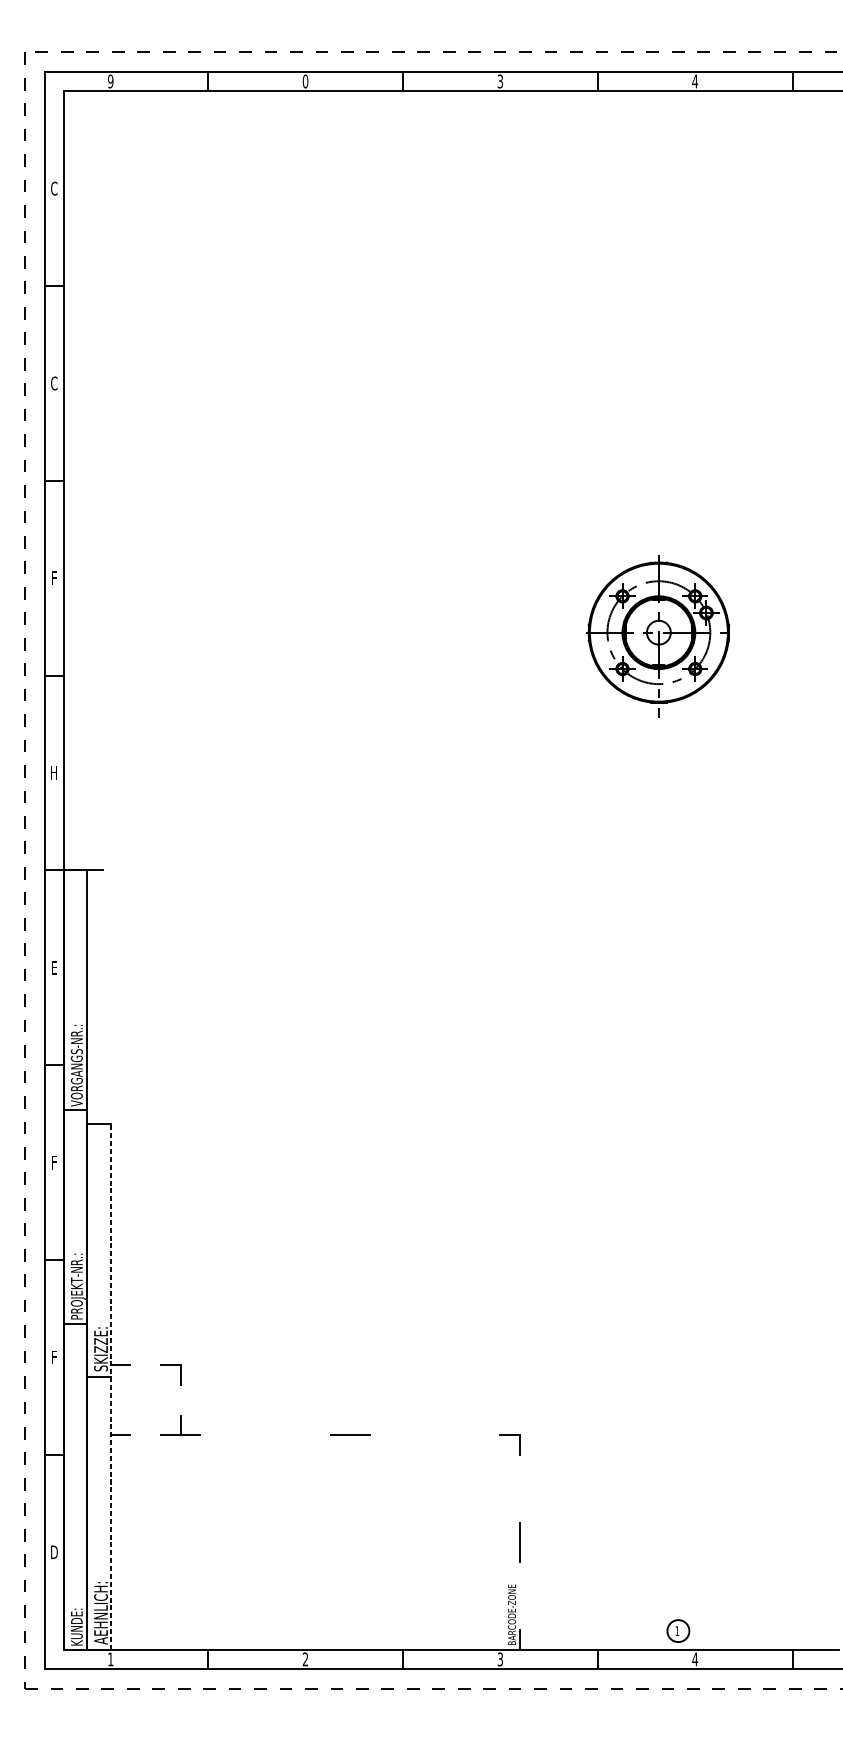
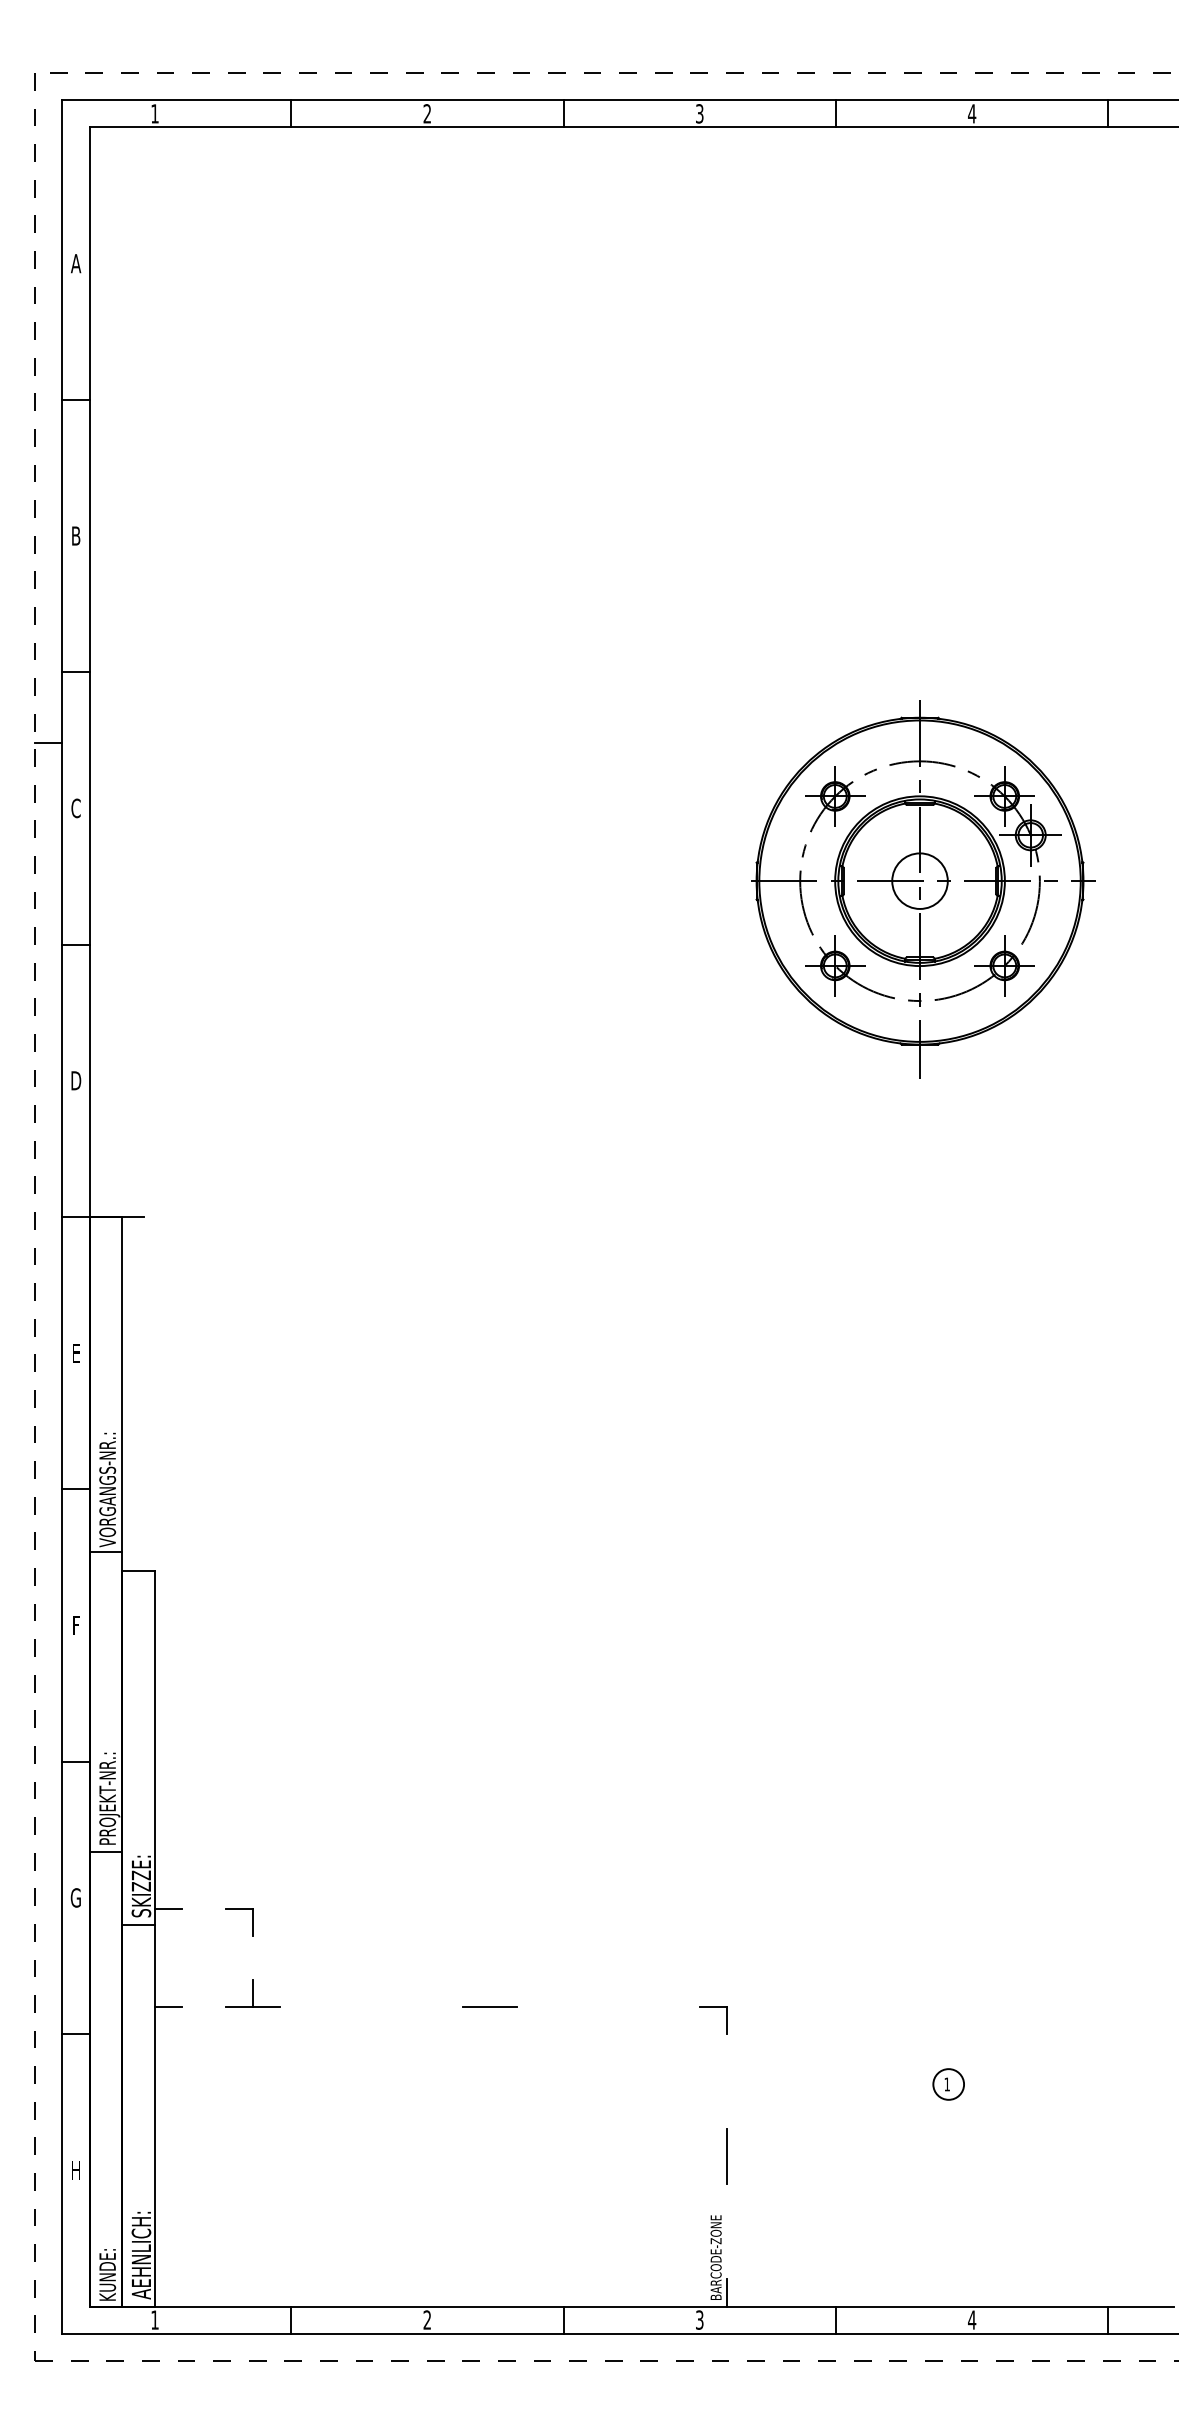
text: (110, 81) -> (154, 113), 9 -> 1
text: (305, 81) -> (427, 113), 0 -> 2
text: (54, 188) -> (76, 263), C -> A
text: (53, 383) -> (75, 535), C -> B
line: (34, 531) -> (48, 743), added
text: (53, 578) -> (75, 808), F -> C
part: (660, 636) -> (923, 889), size x1.67
text: (54, 772) -> (76, 1080), H -> D
text: (53, 1357) -> (75, 1897), F -> G
line: (111, 1386) -> (155, 1938), dashed -> solid
text: (54, 1551) -> (76, 2169), D -> H
part: (678, 1631) -> (948, 2084), moved

